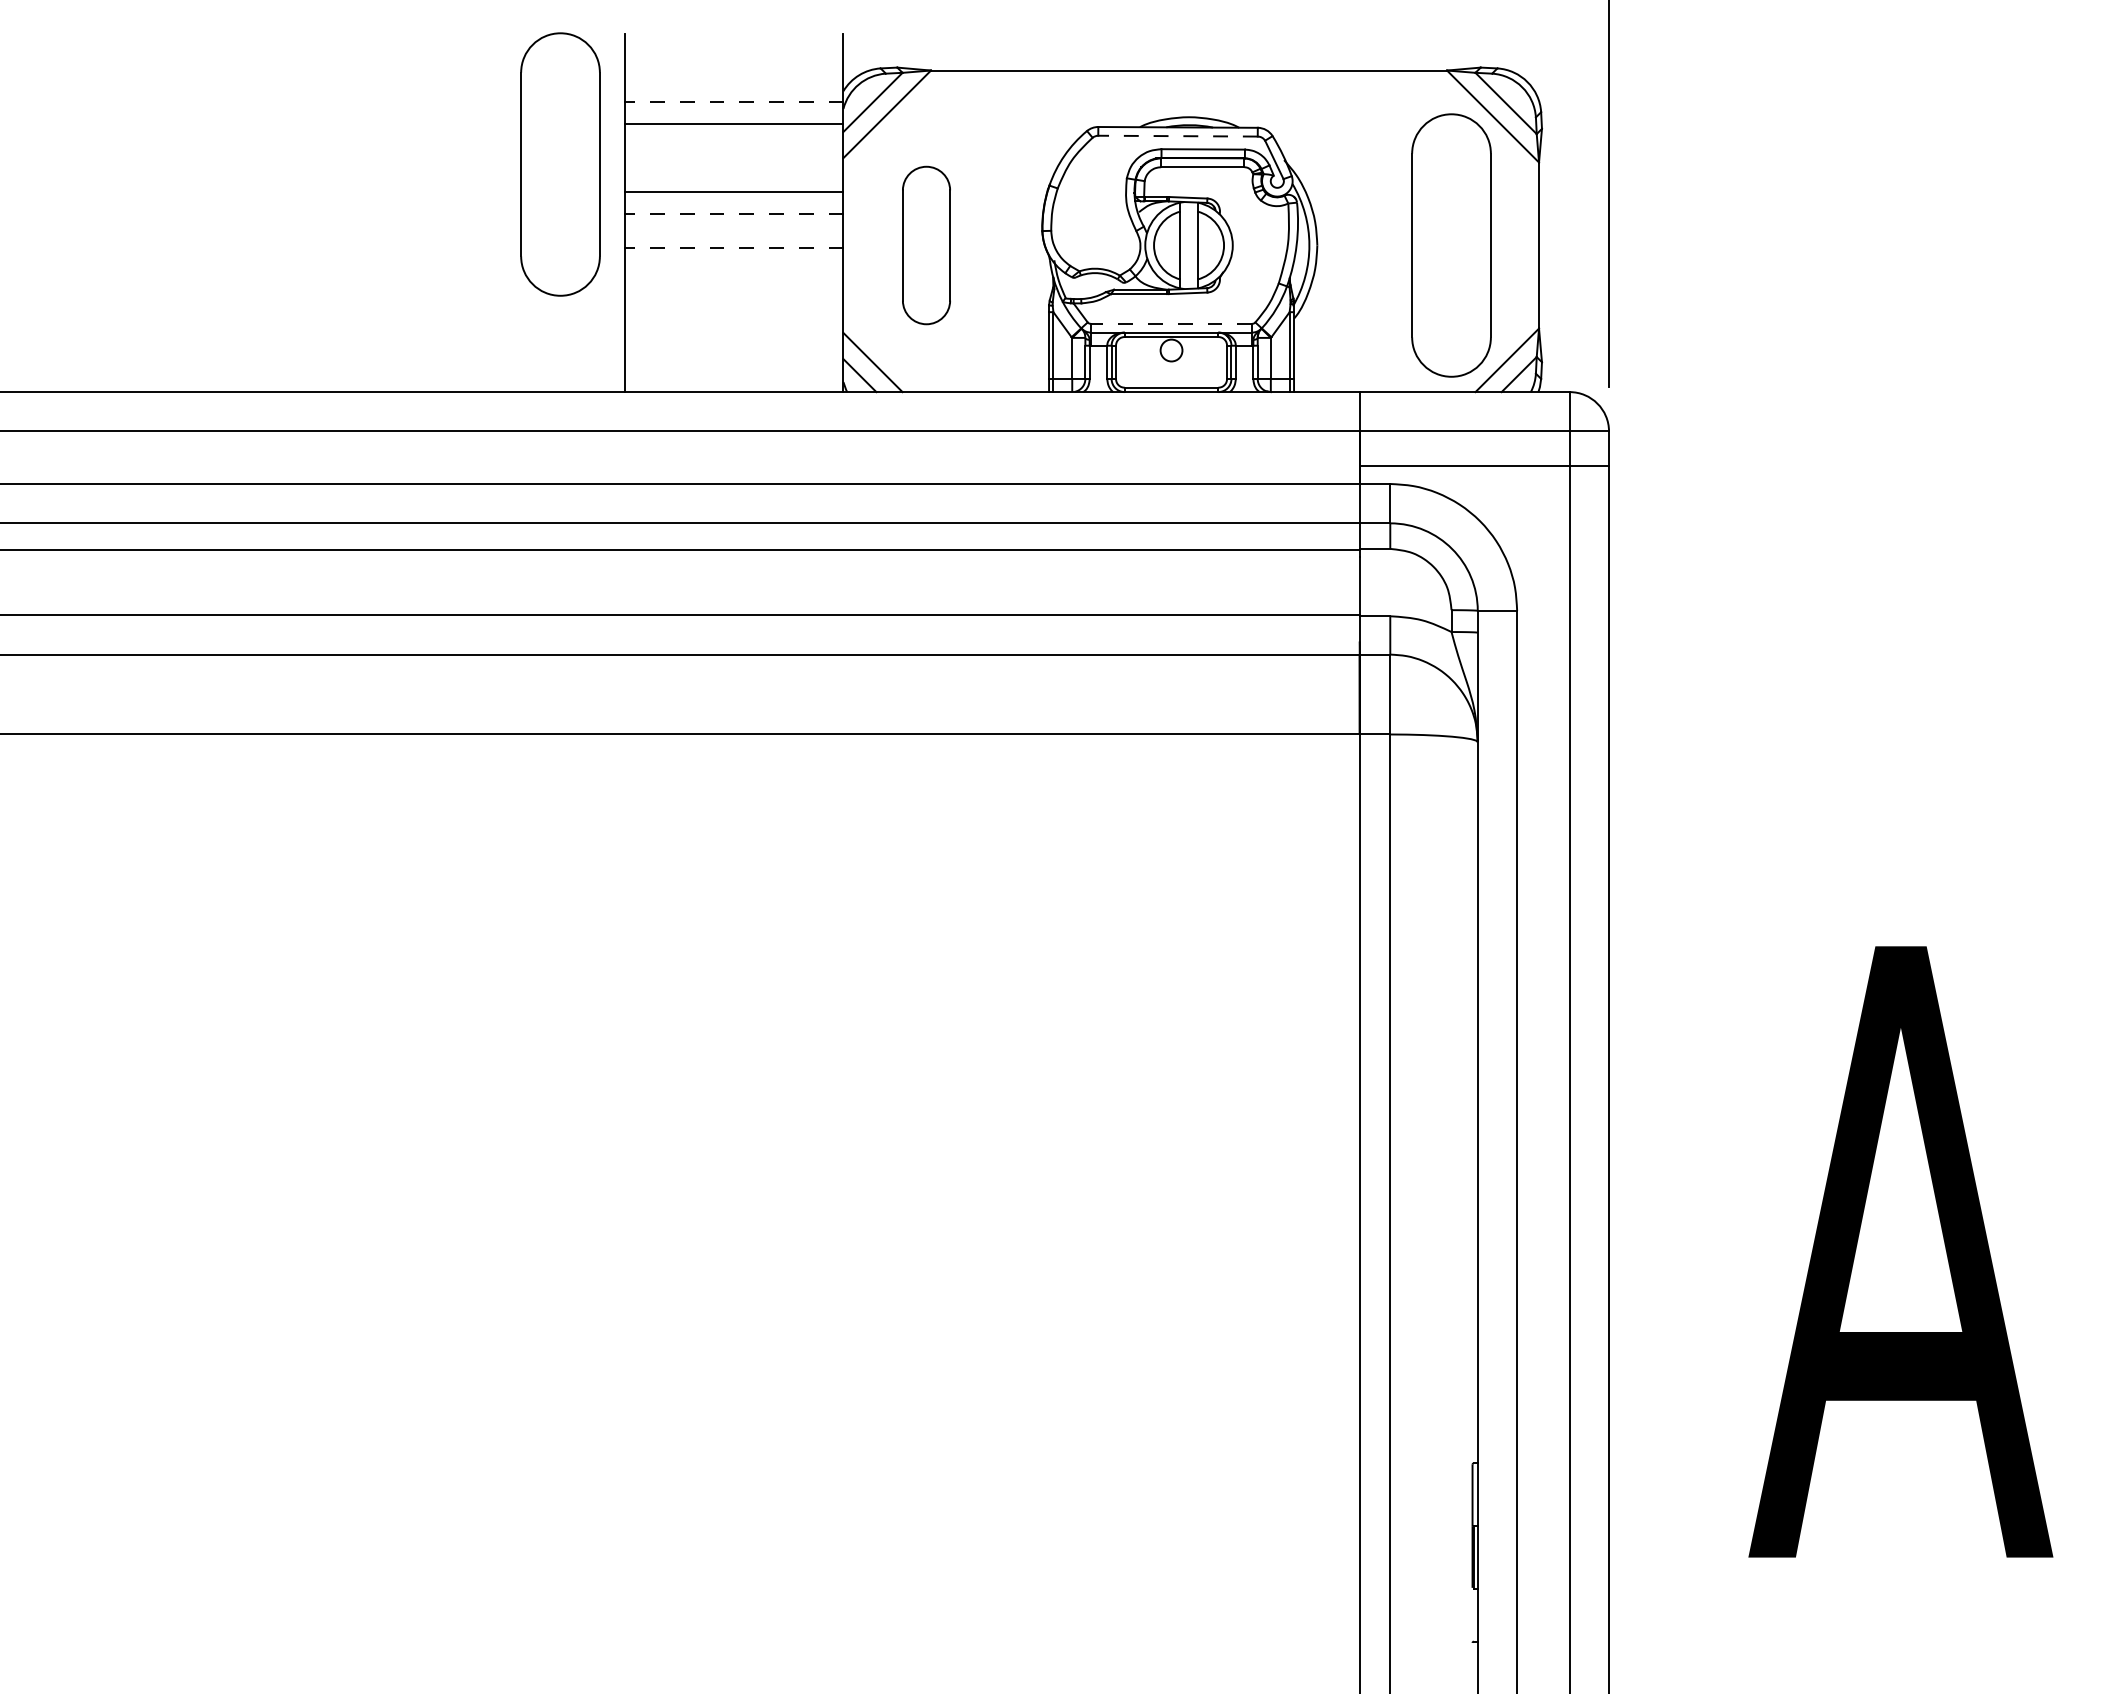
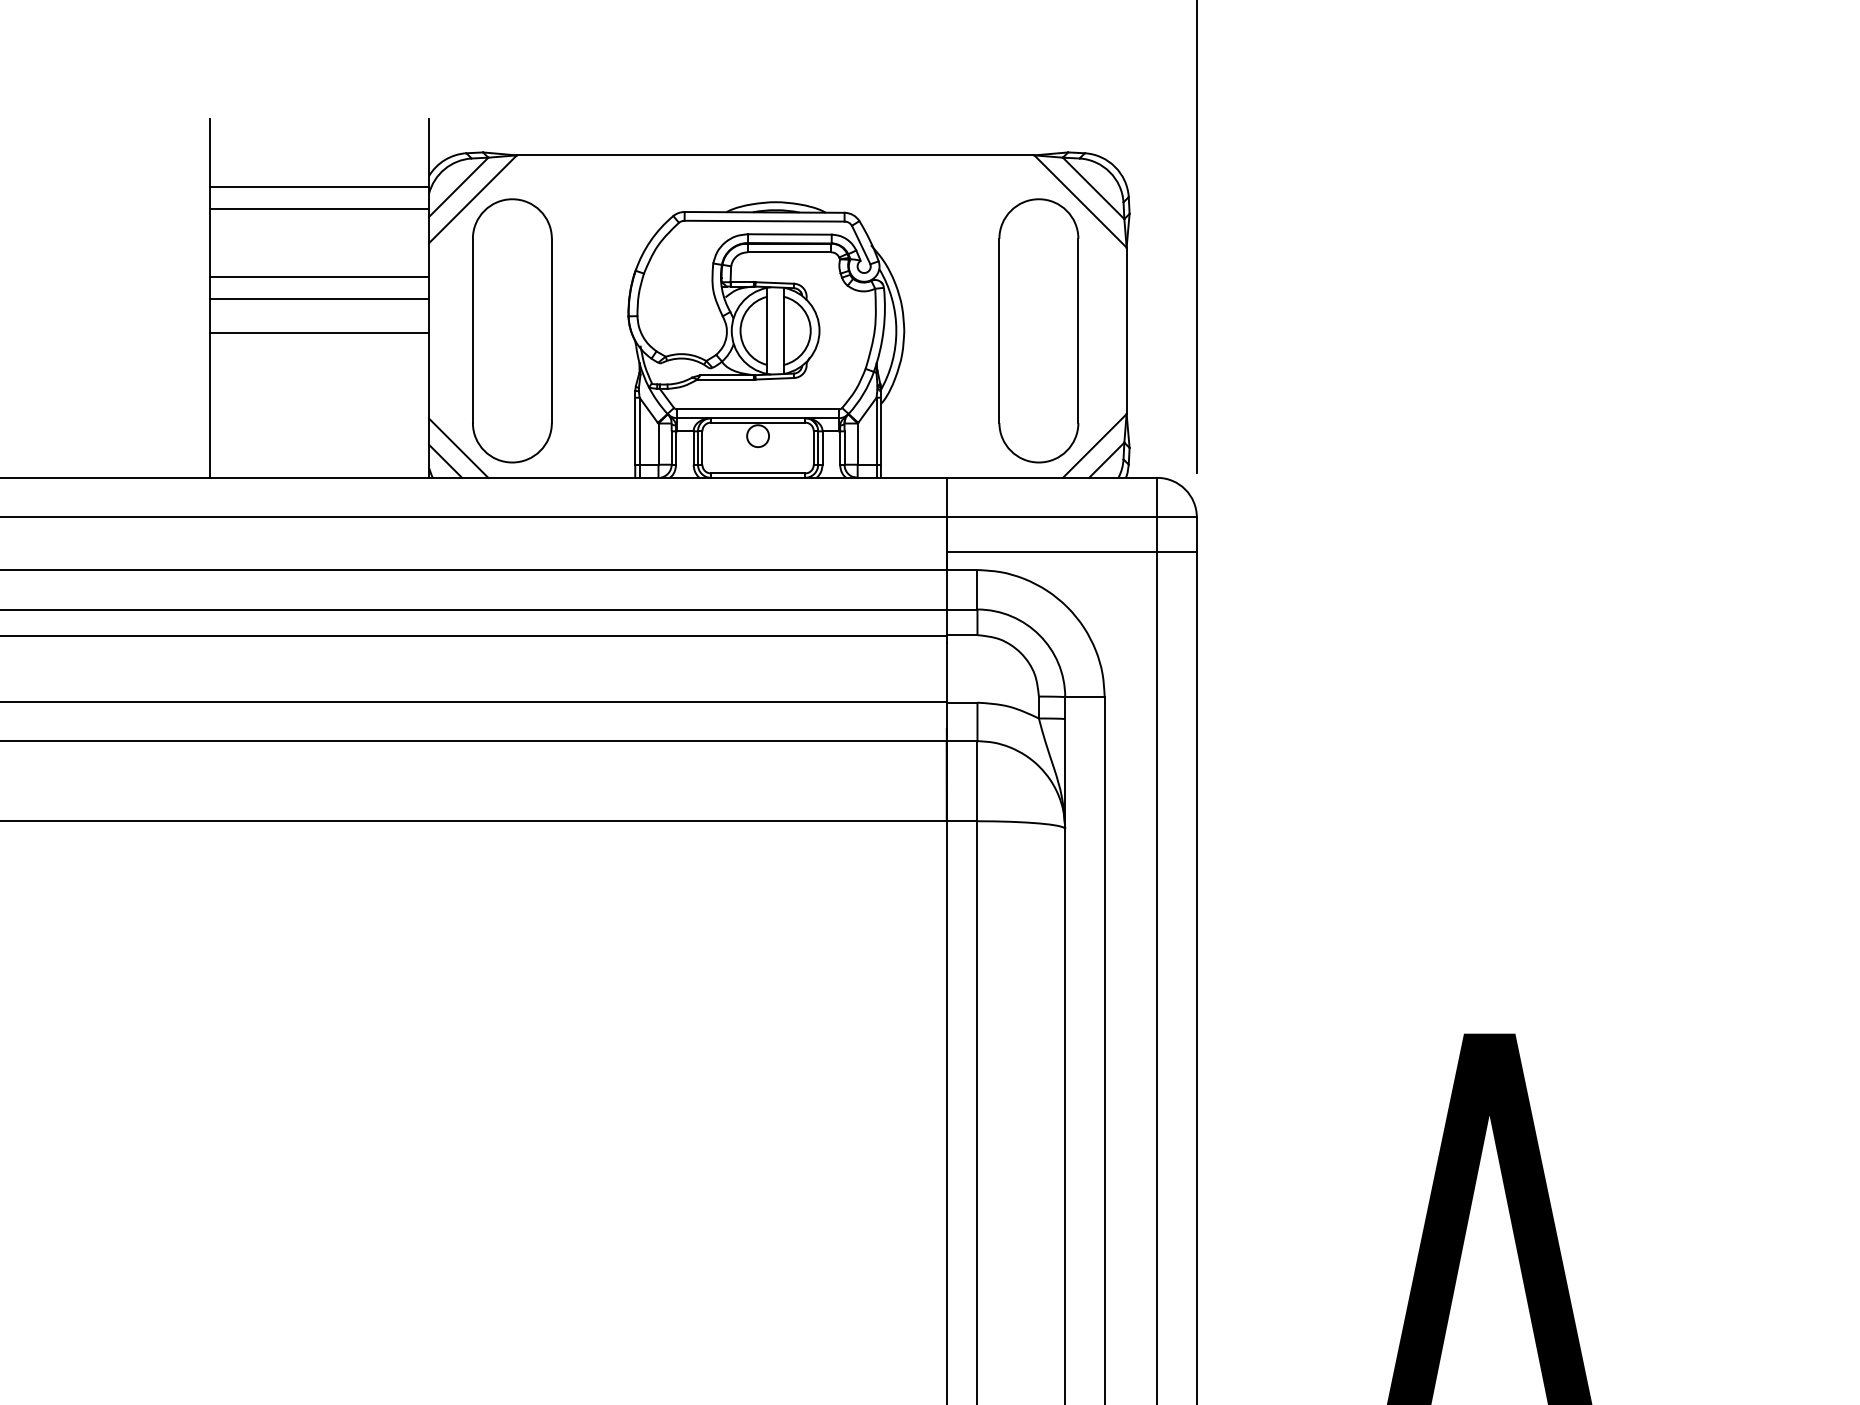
line: (733, 102) -> (318, 187), dashed -> solid
line: (1178, 136) -> (765, 221), dashed -> solid
part: (560, 164) -> (145, 249), removed
line: (733, 213) -> (318, 298), dashed -> solid
part: (926, 245) -> (512, 330), size x1.67
line: (733, 247) -> (318, 332), dashed -> solid
line: (1171, 323) -> (758, 409), dashed -> solid

